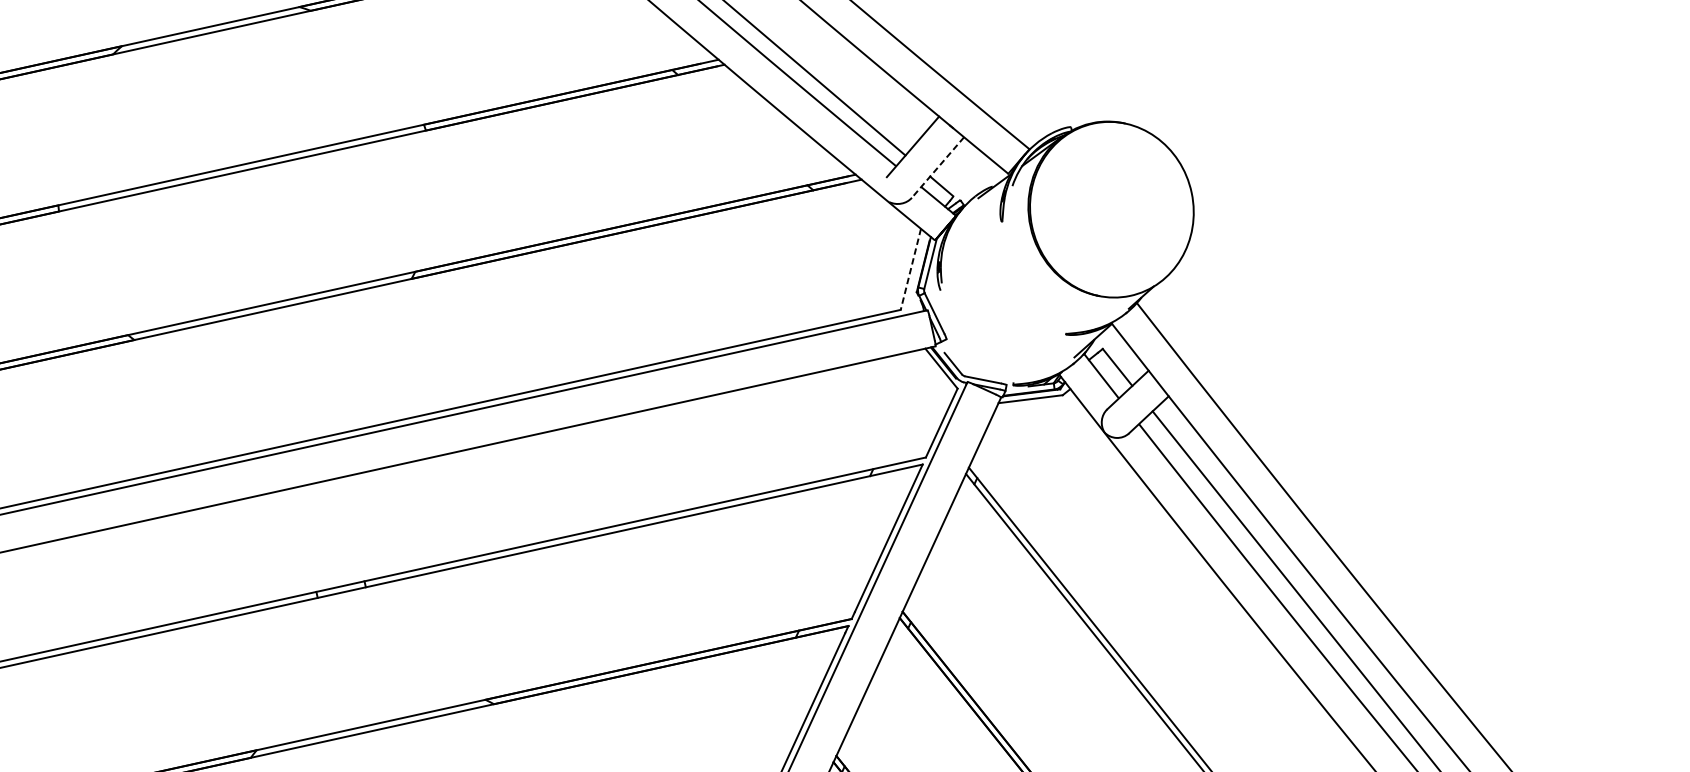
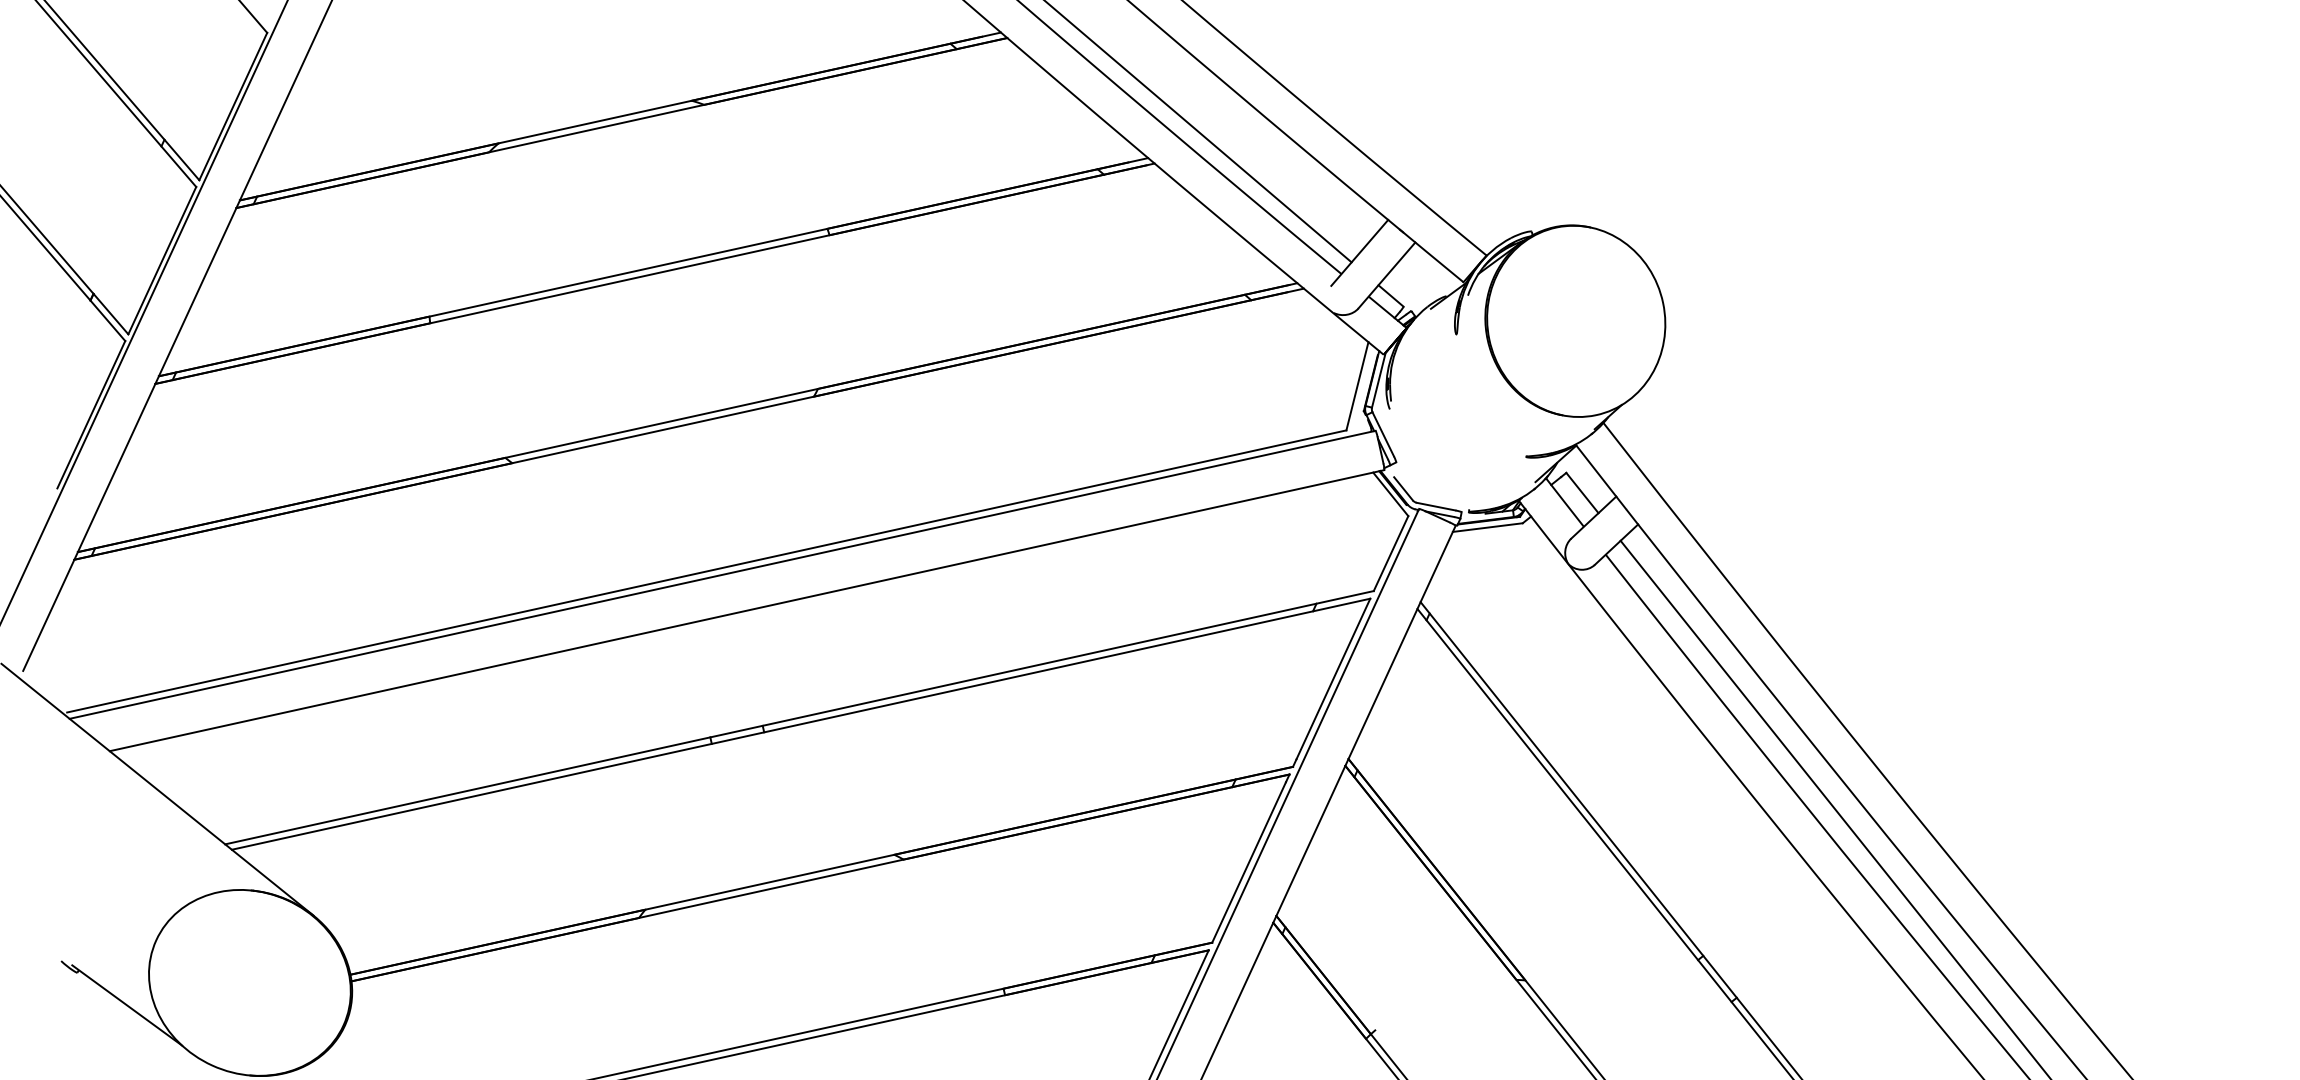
line: (937, 167) -> (1386, 275), dashed -> solid
line: (910, 269) -> (1357, 386), dashed -> solid

